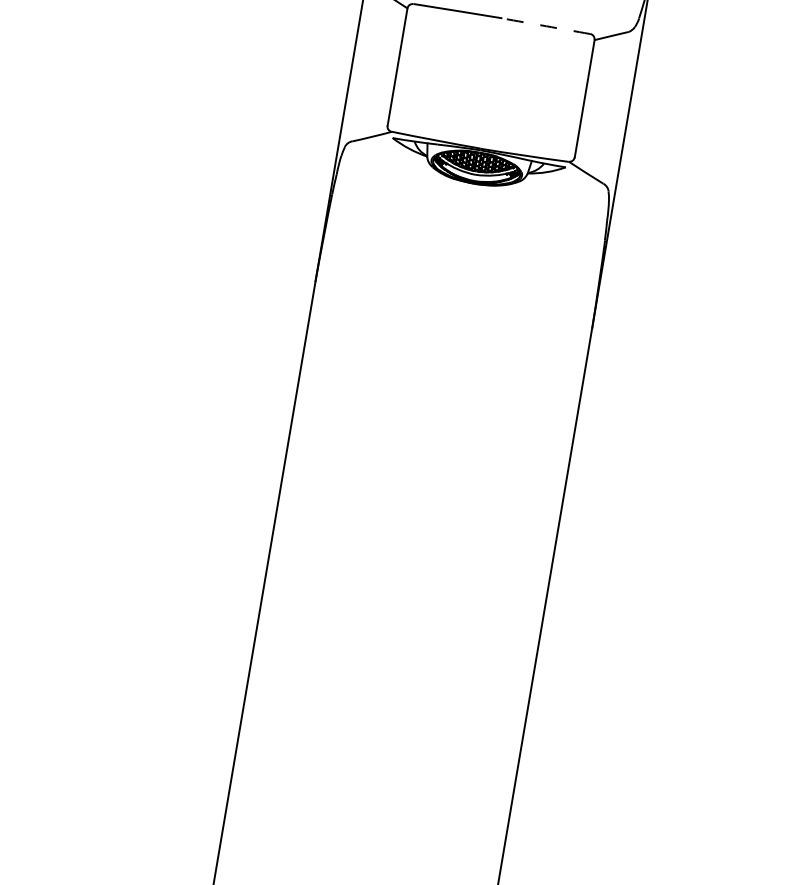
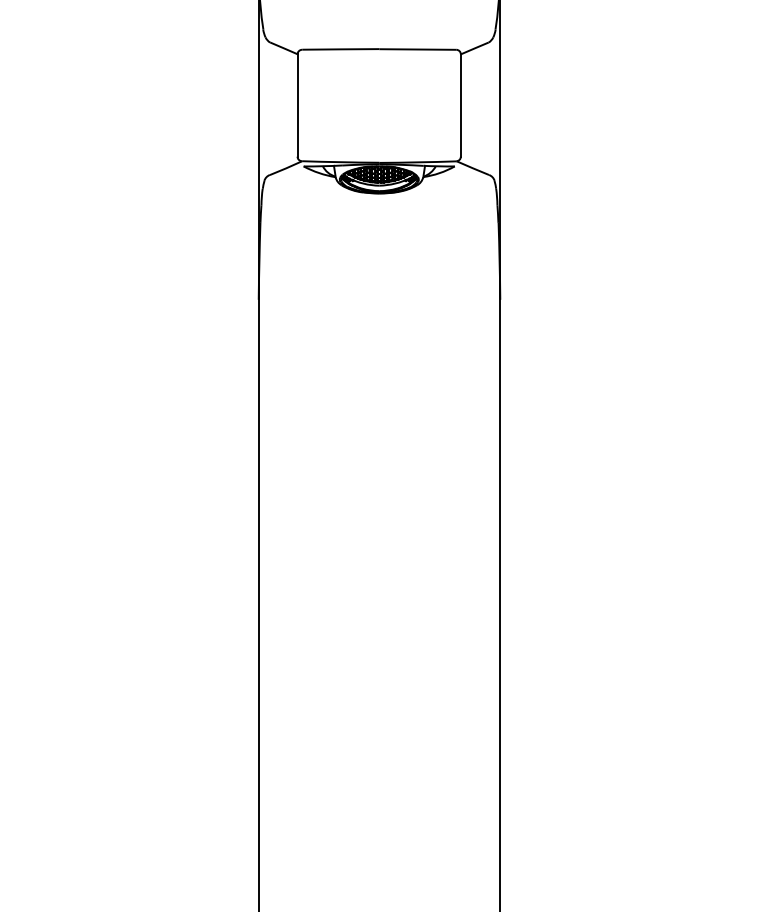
arc: (545, 26) -> (417, 49), dashed -> solid

